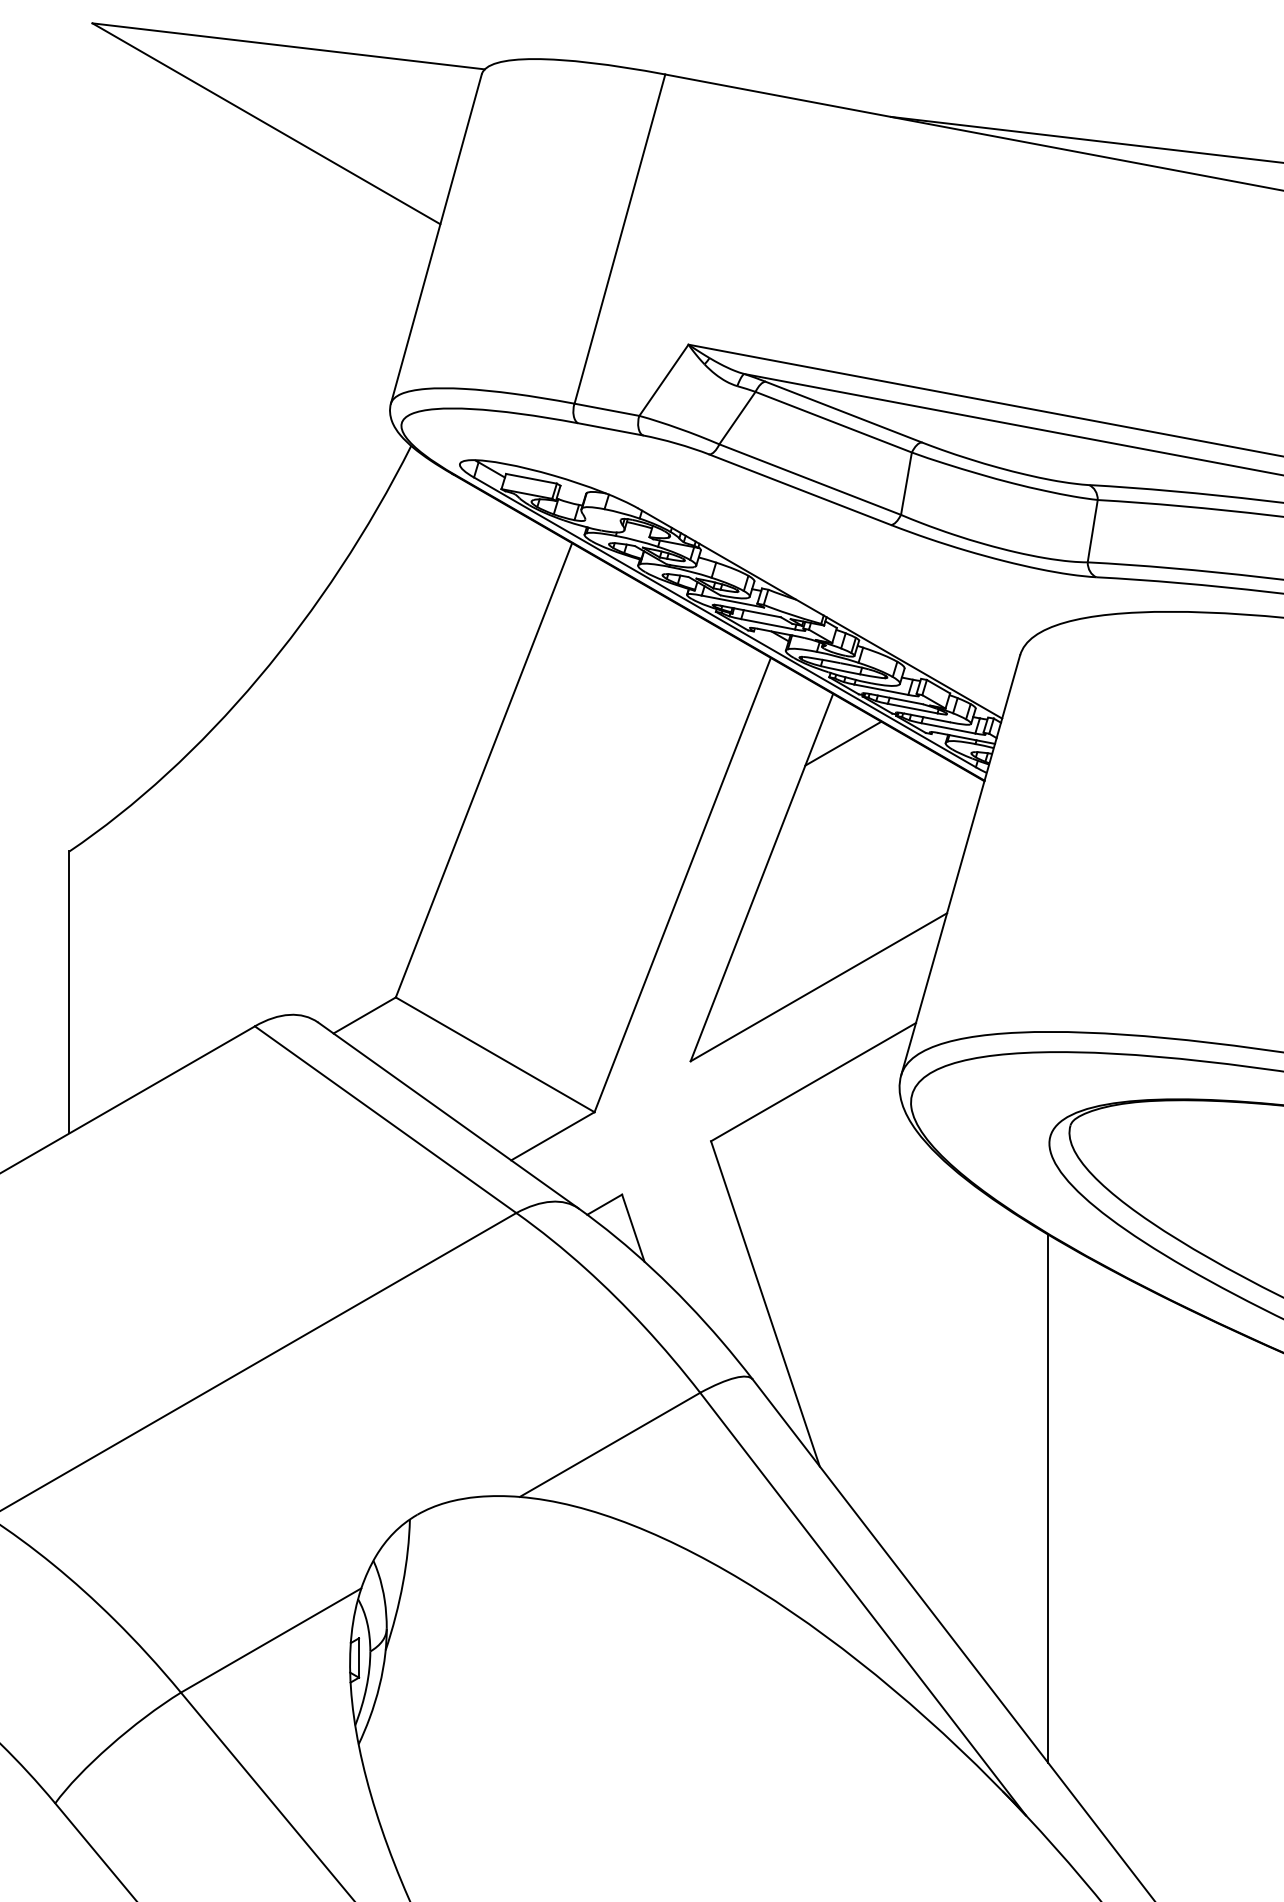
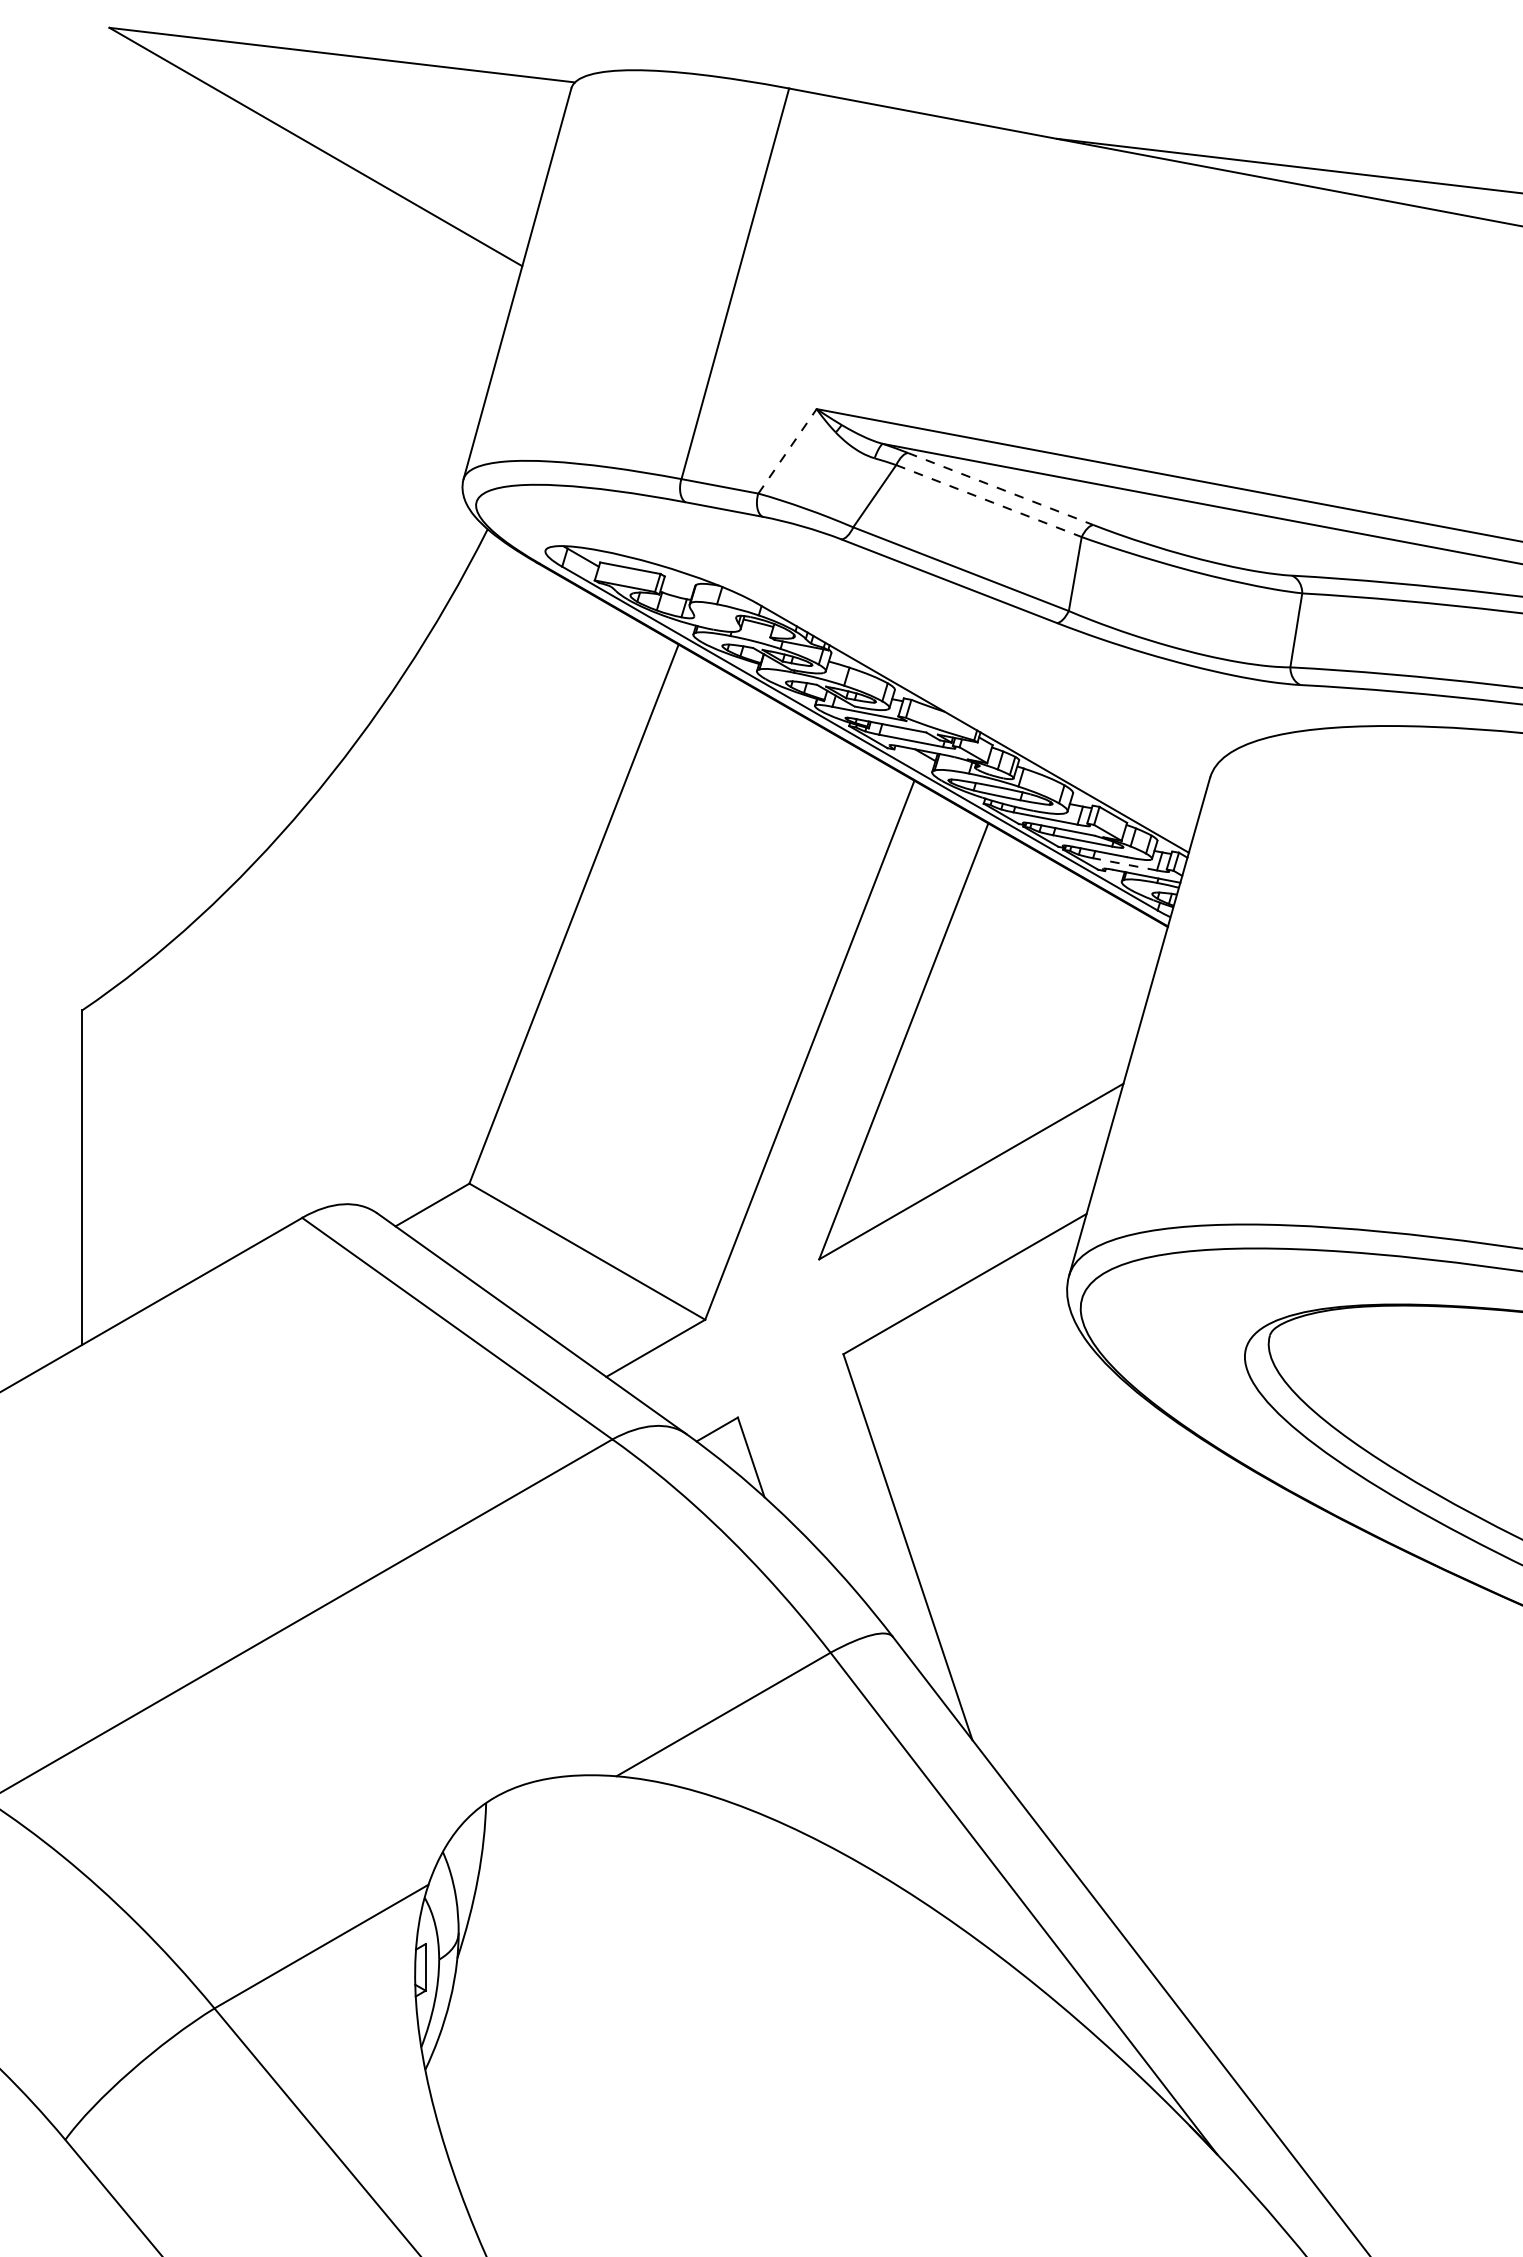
line: (663, 379) -> (787, 450), solid -> dashed
line: (844, 412) -> (1001, 489), solid -> dashed
line: (834, 422) -> (989, 501), solid -> dashed
line: (948, 728) -> (1125, 864), solid -> dashed
line: (843, 743) -> (1000, 882), removed
line: (1048, 1498) -> (1243, 1778), removed

